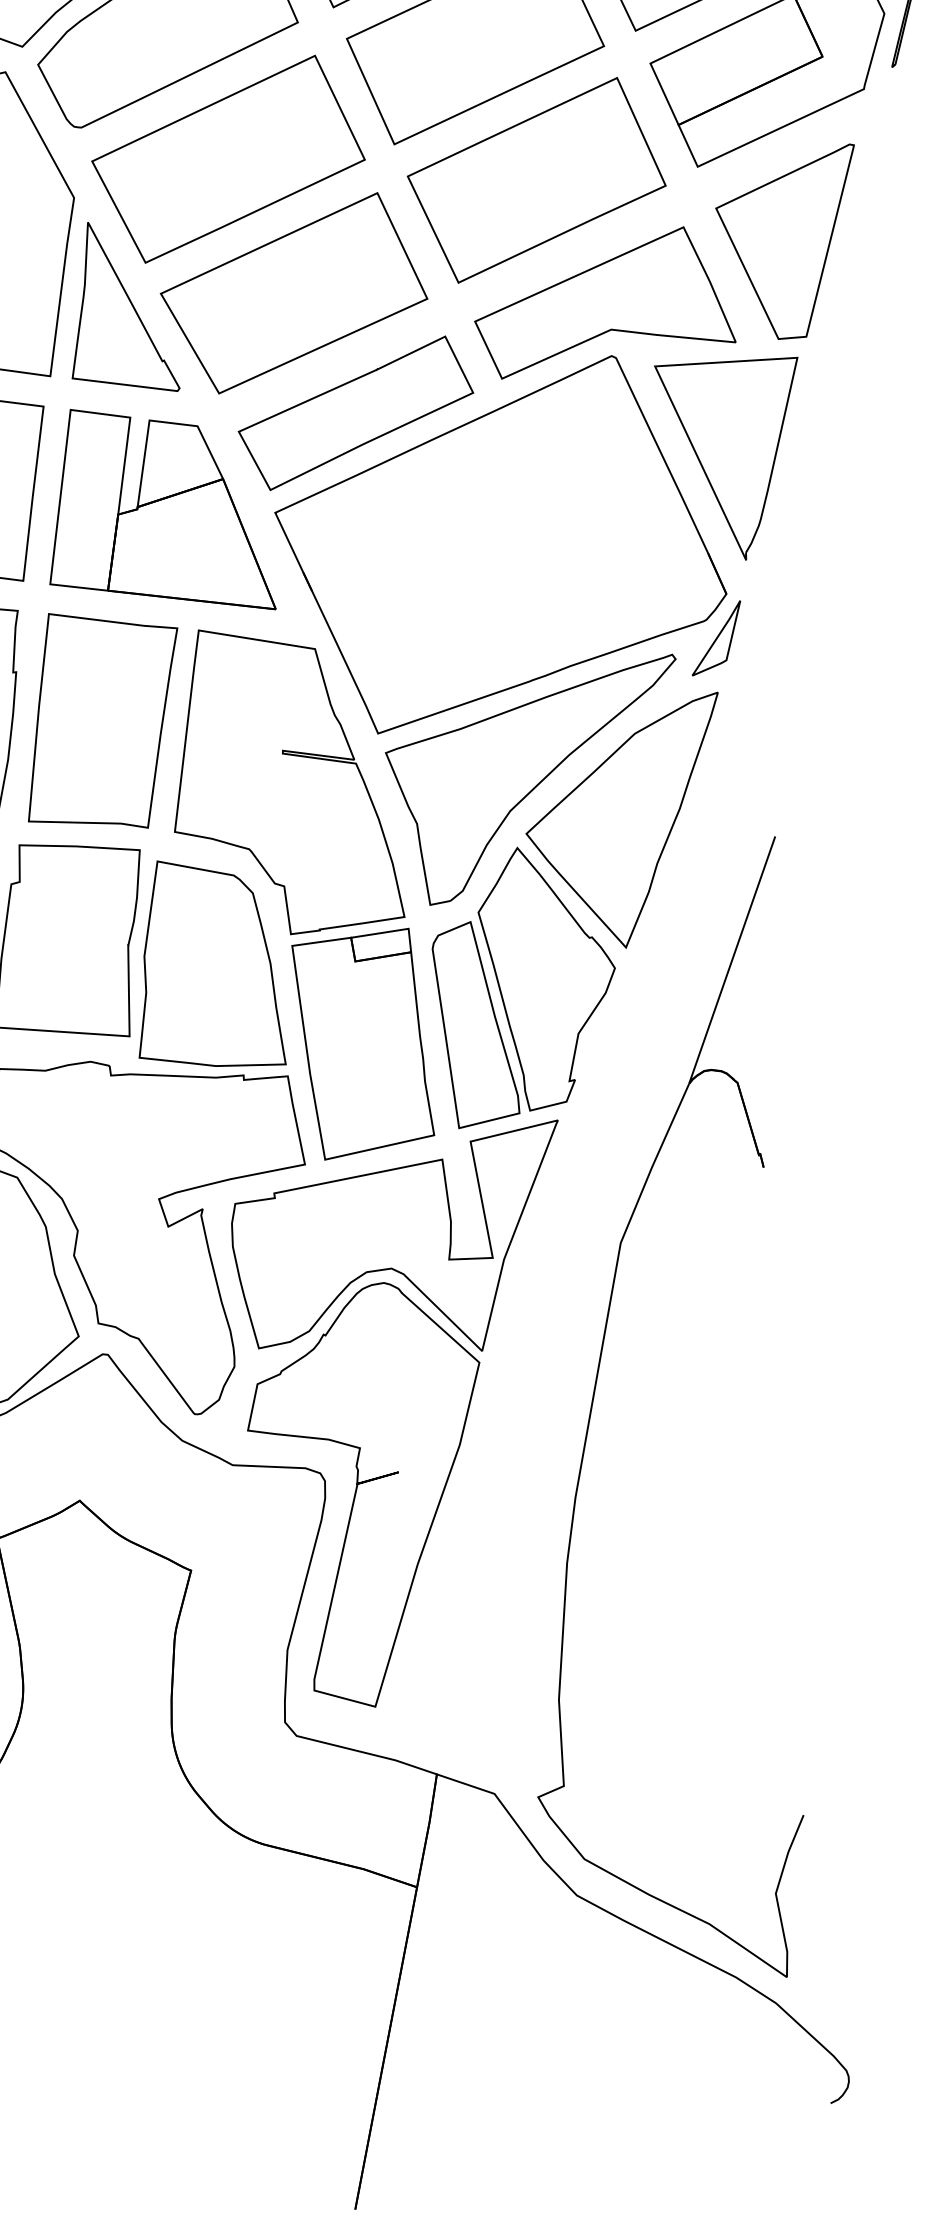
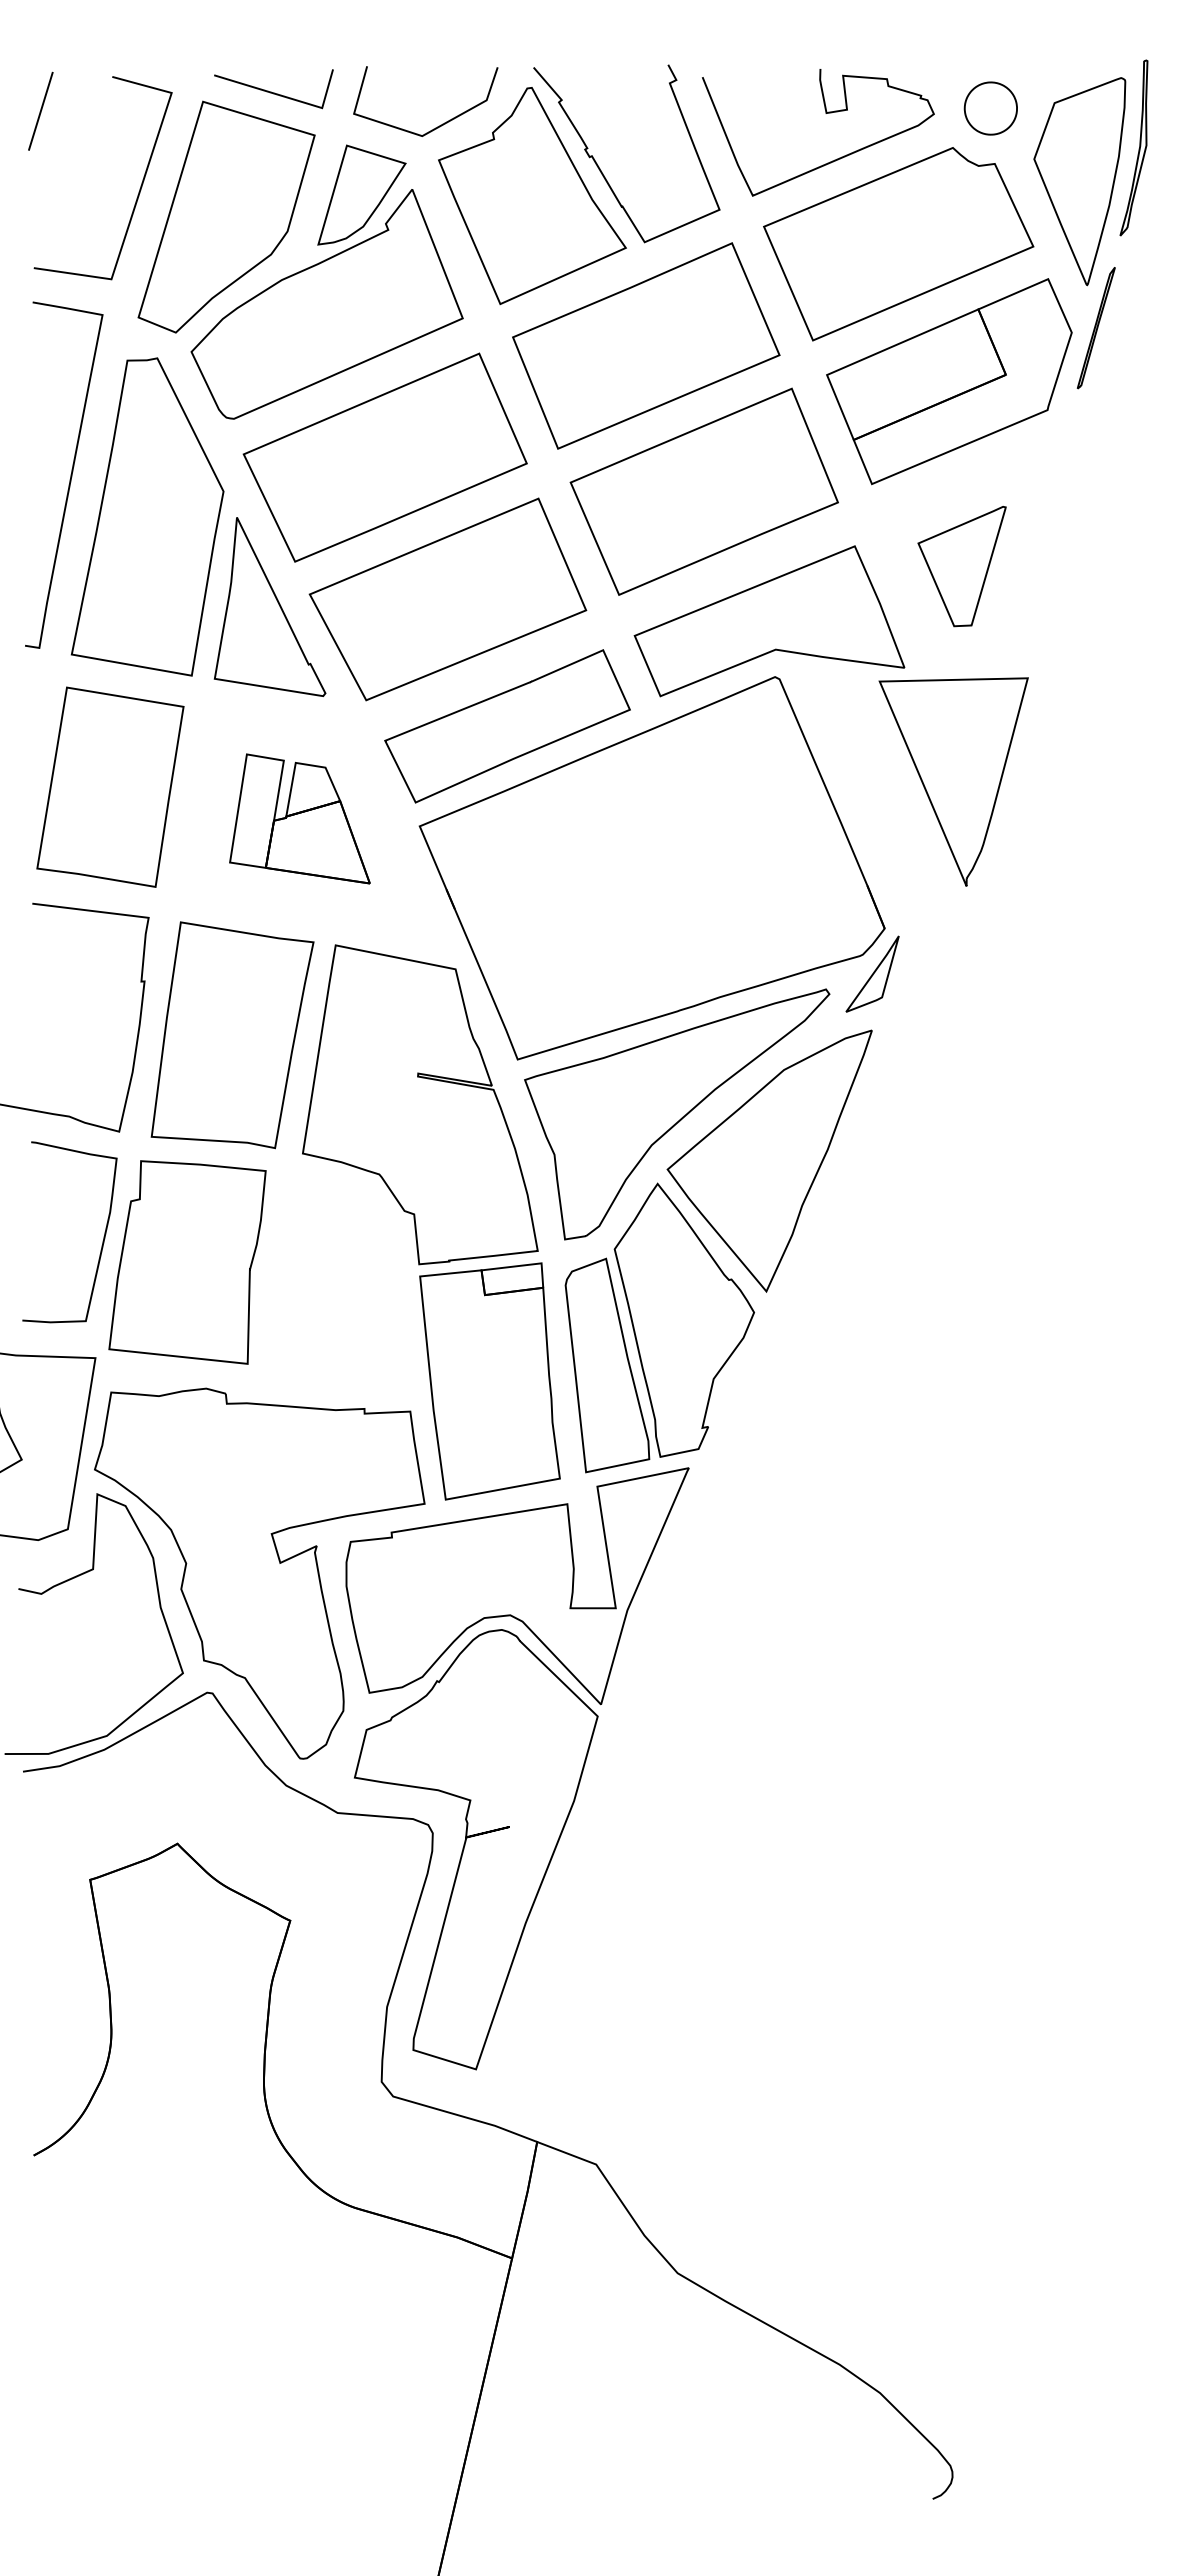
part: (786, 242) -> (961, 566), size x0.6
part: (729, 459) -> (953, 781), moved
part: (159, 509) -> (299, 818), size x0.6
part: (208, 963) -> (332, 1291), removed
part: (594, 1398) -> (715, 1758), removed

